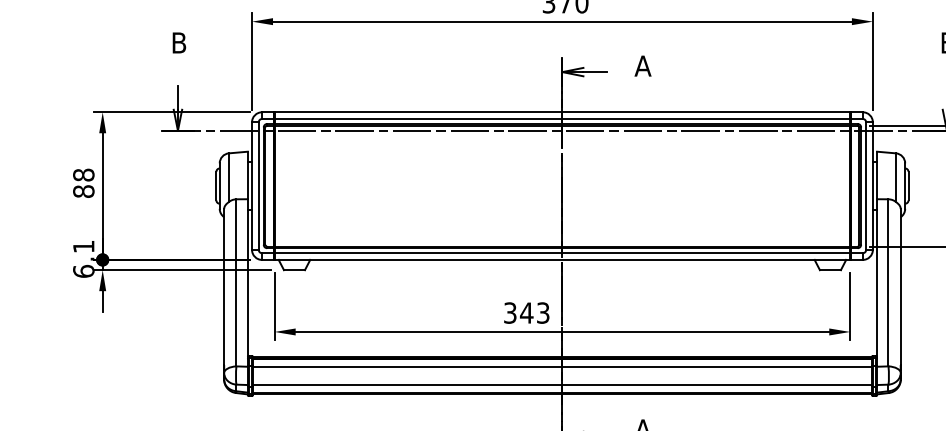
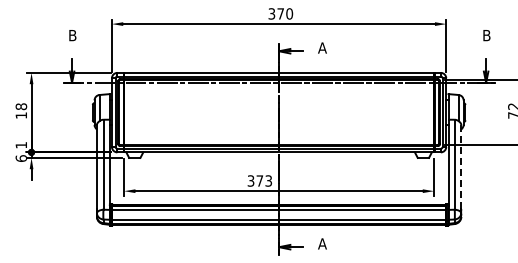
text: (84, 191) -> (21, 115), 88 -> 18
line: (901, 287) -> (461, 167), solid -> dashed
text: (526, 312) -> (259, 180), 343 -> 373

